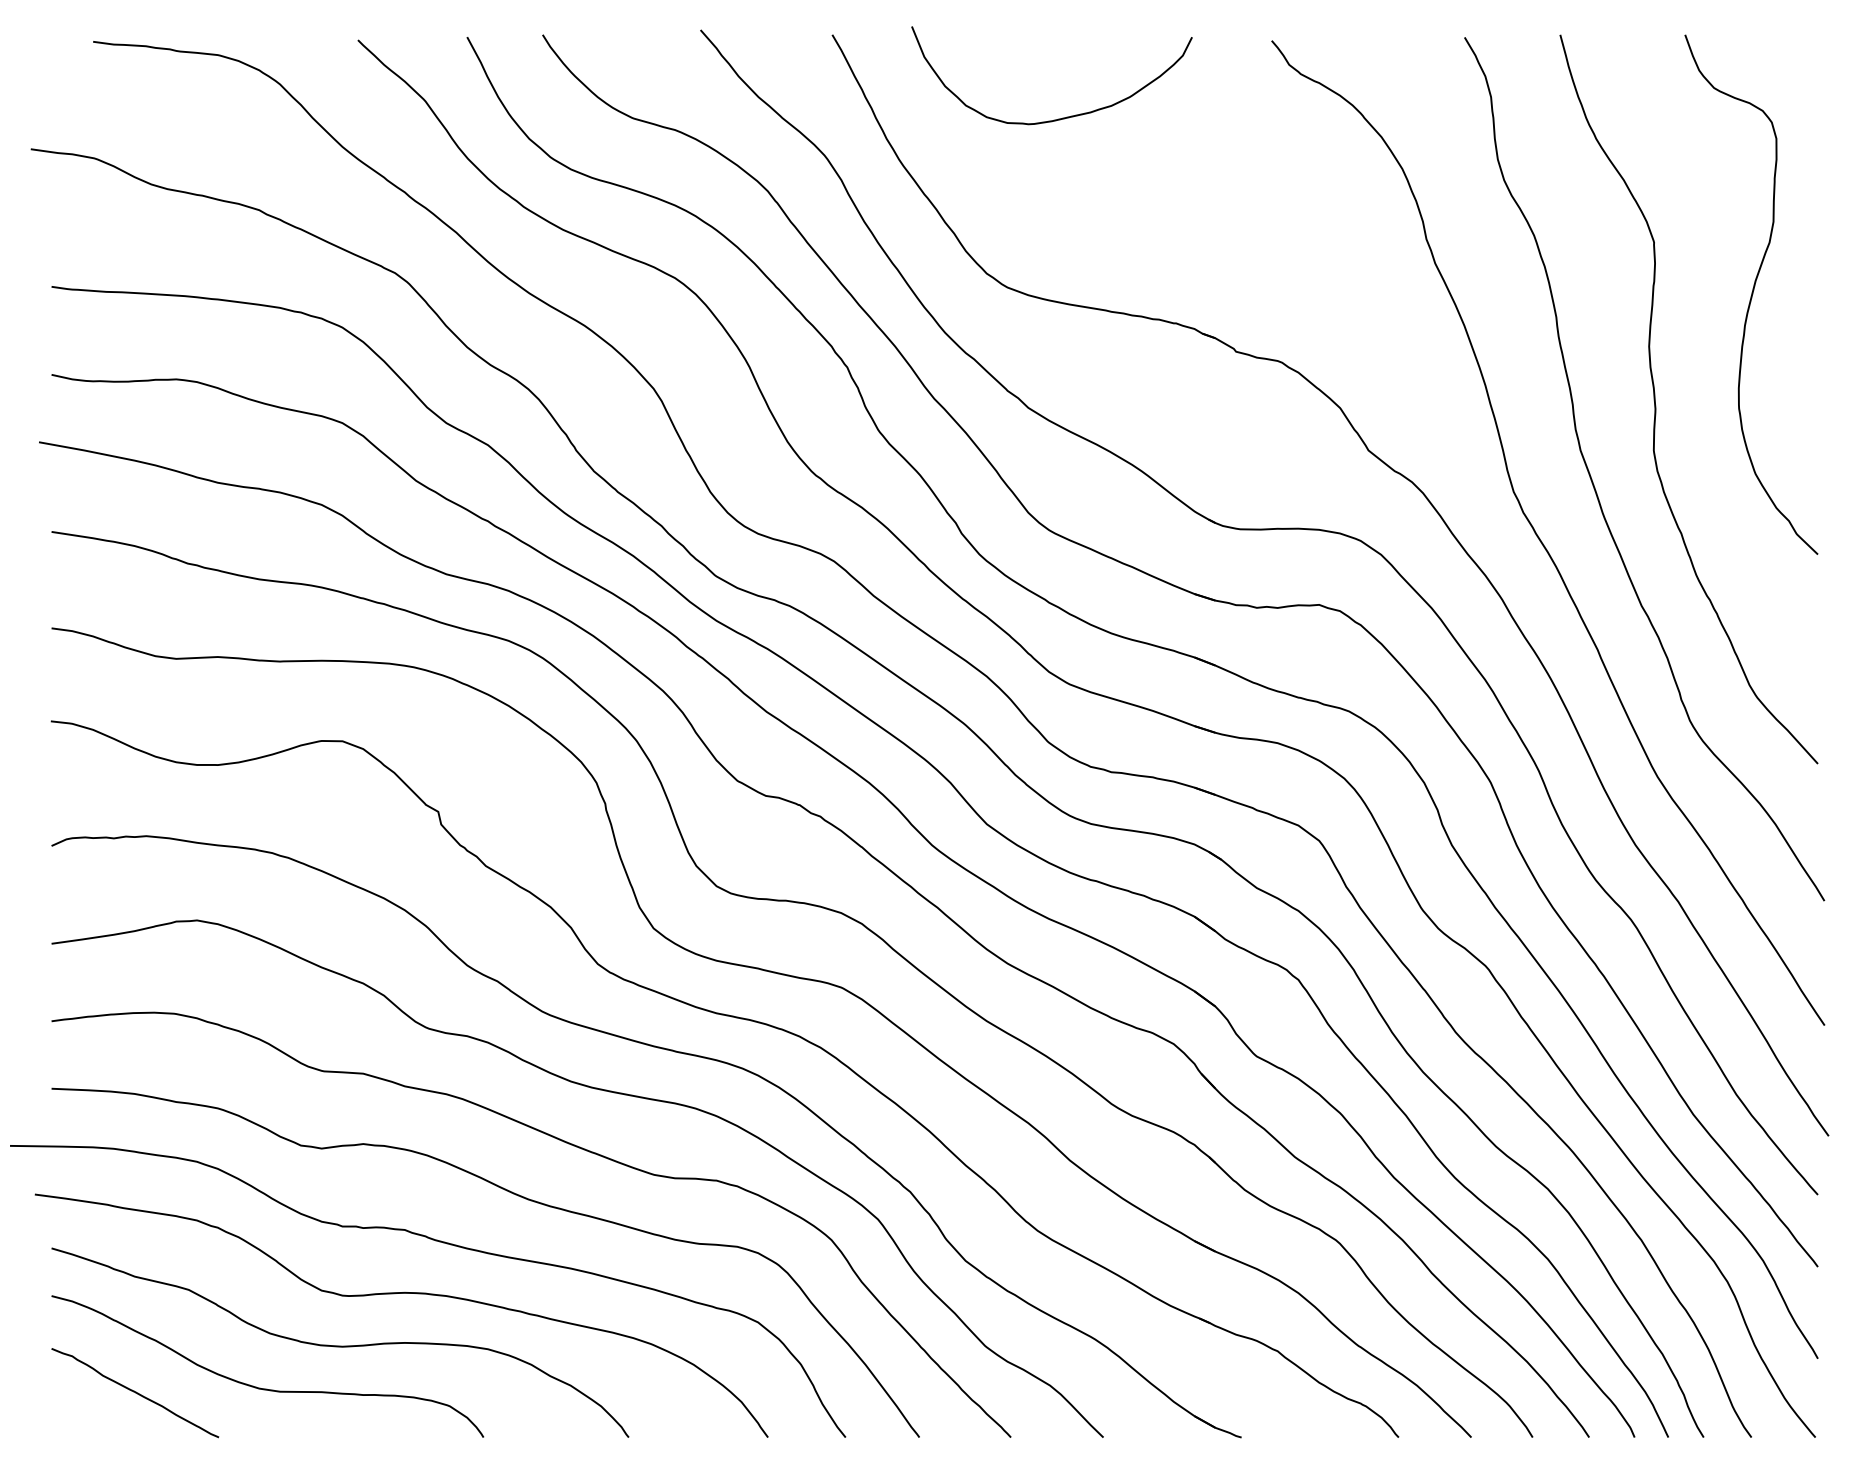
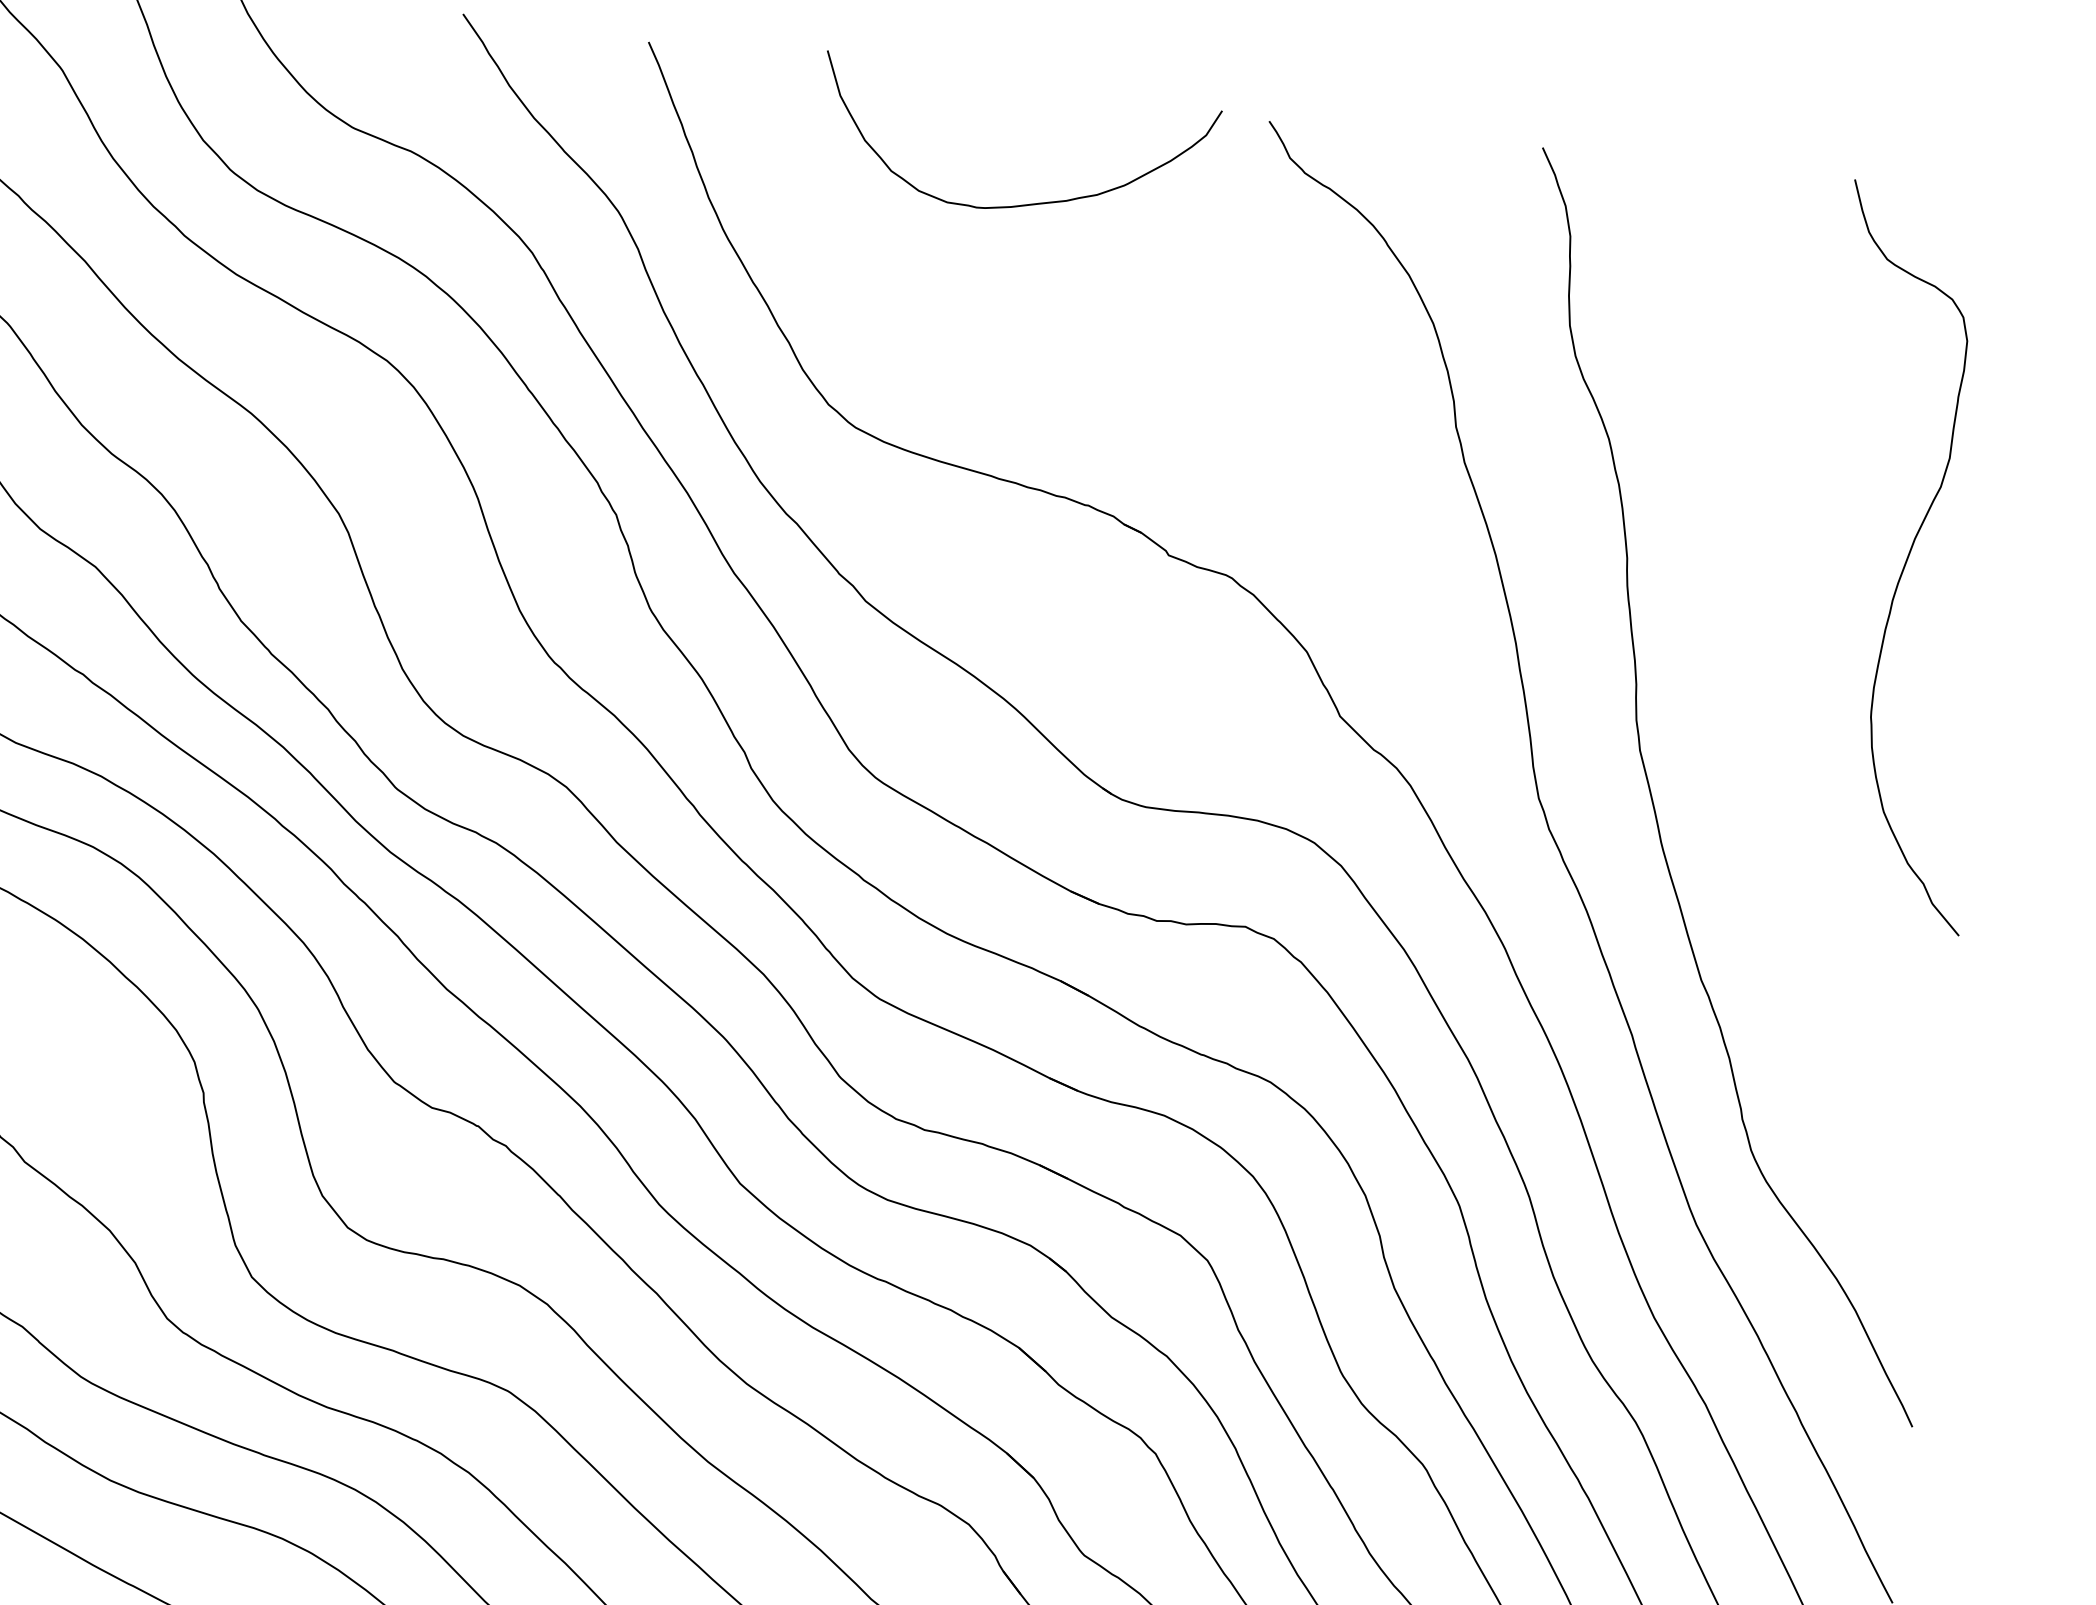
curve: (1062, 117) -> (1025, 203), moved
curve: (1656, 405) -> (1754, 699), removed

